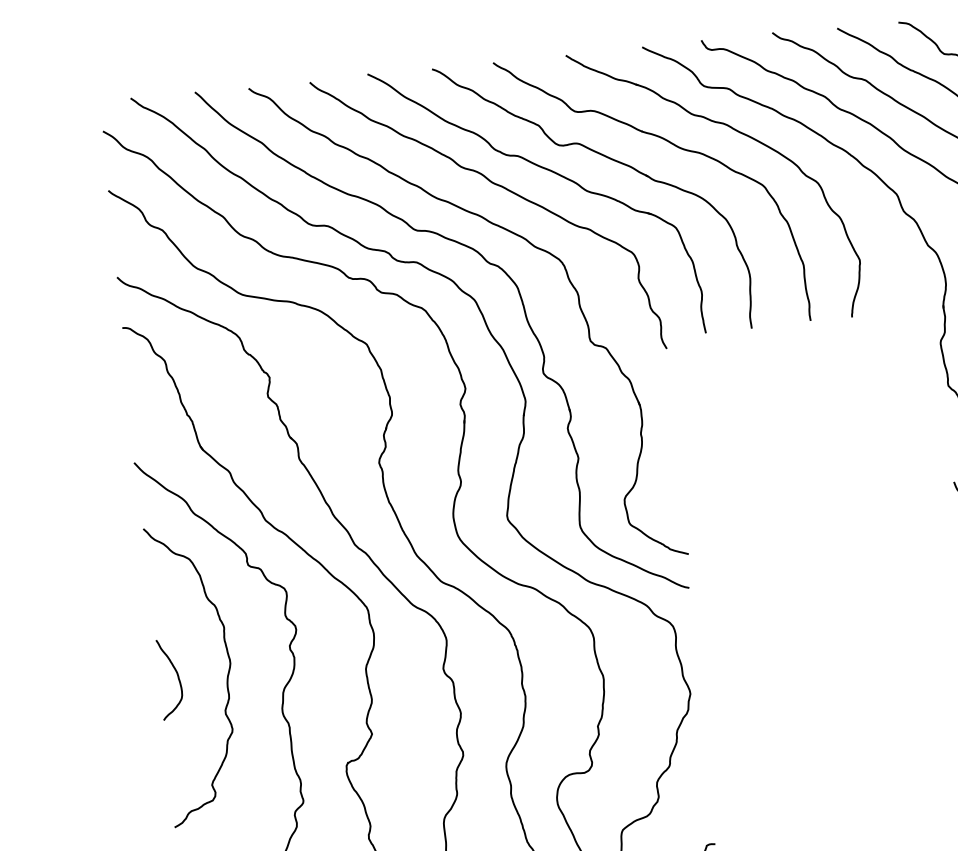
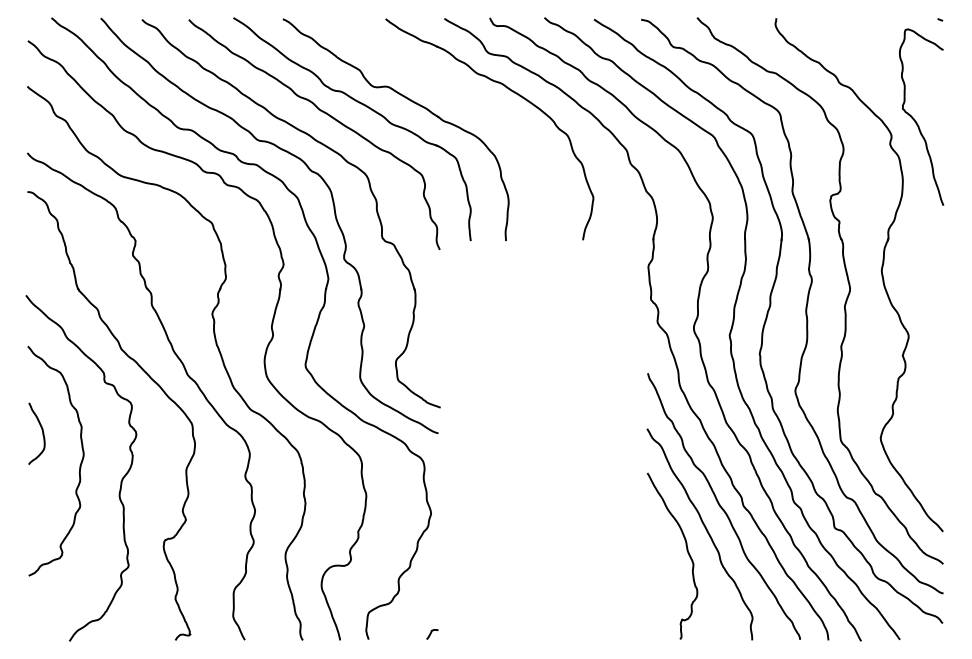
part: (676, 147) -> (462, 97), removed
curve: (175, 674) -> (41, 430), moved

